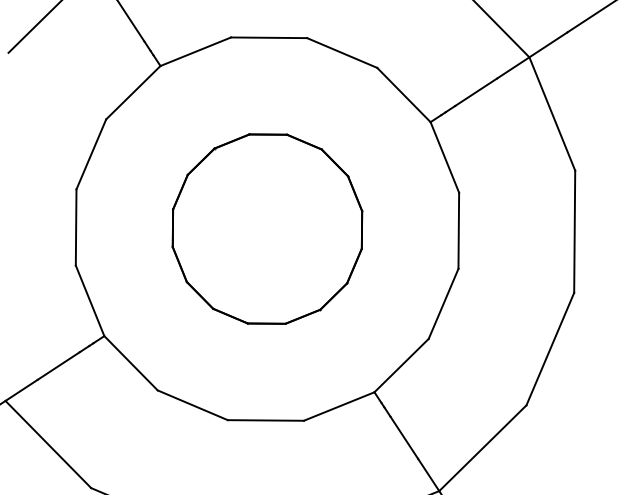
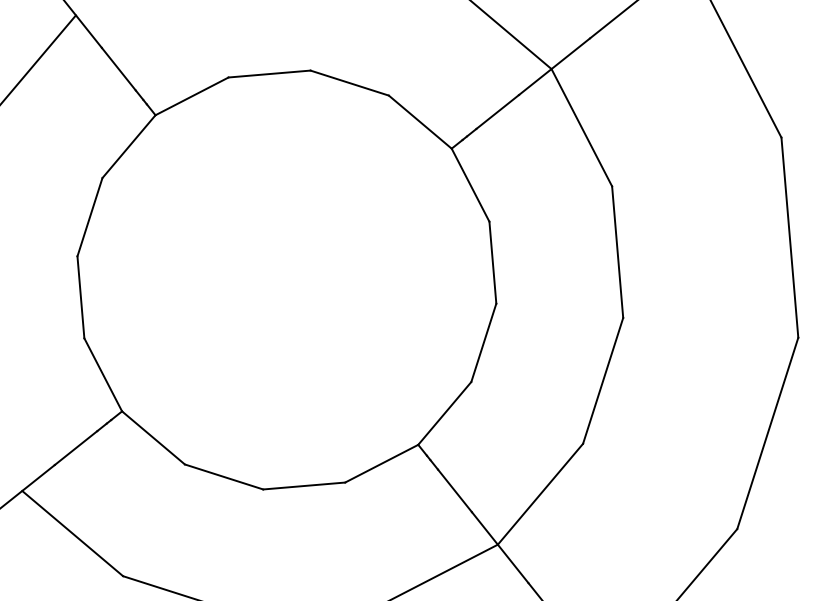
part: (267, 228) -> (286, 279), removed

